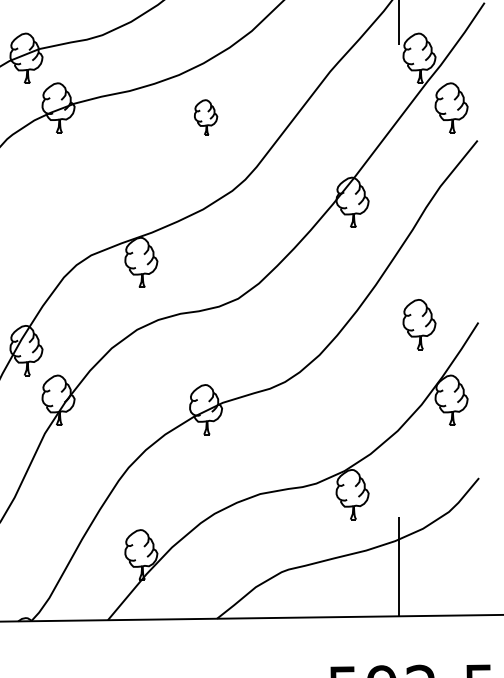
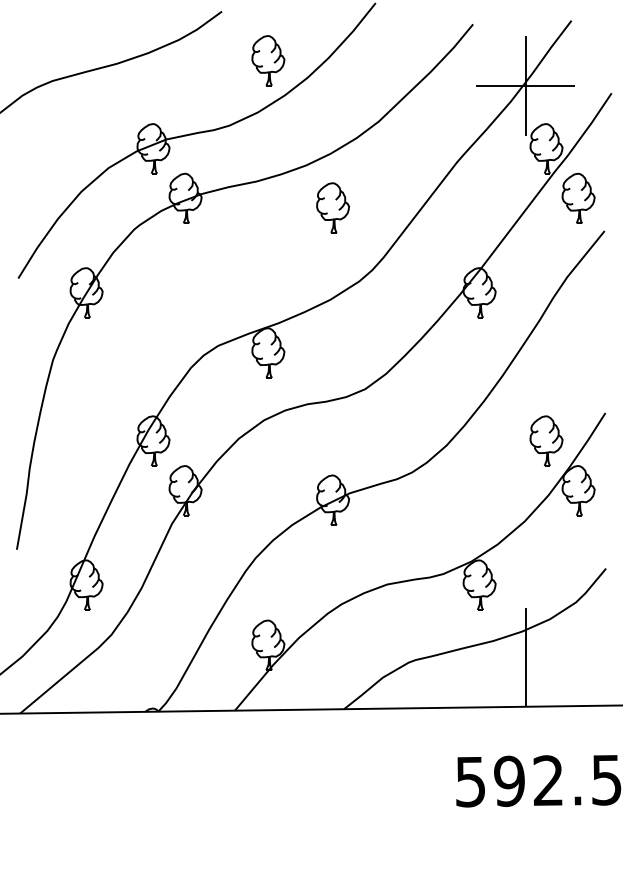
part: (205, 117) -> (332, 207), size x1.43
part: (419, 324) -> (546, 440), moved

